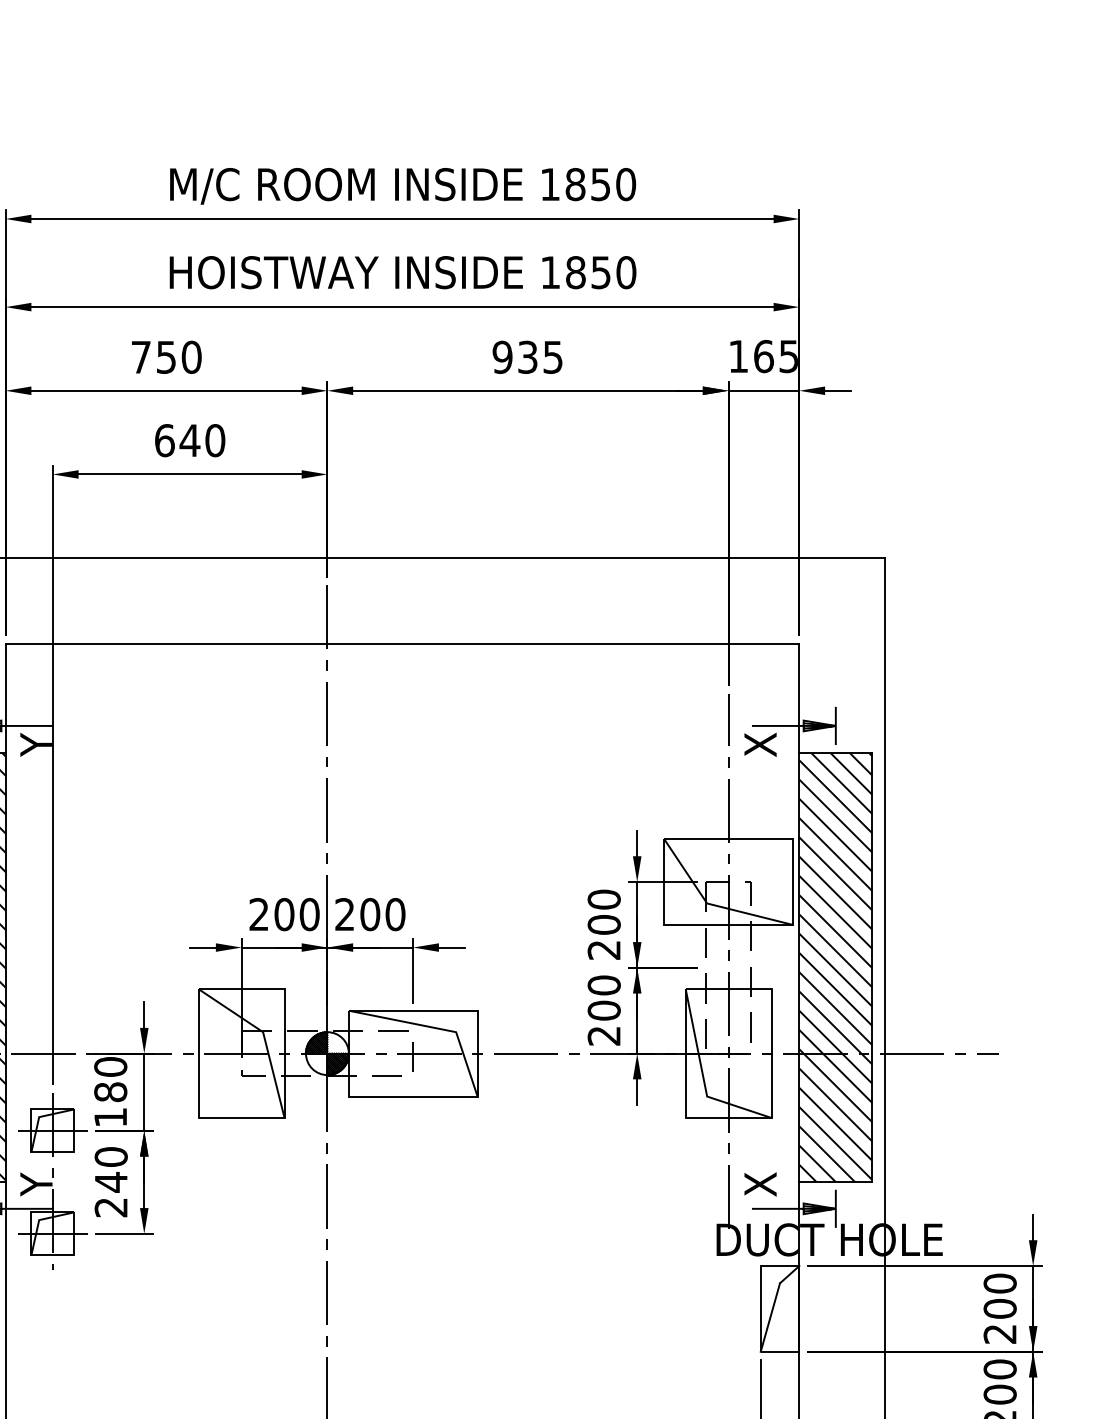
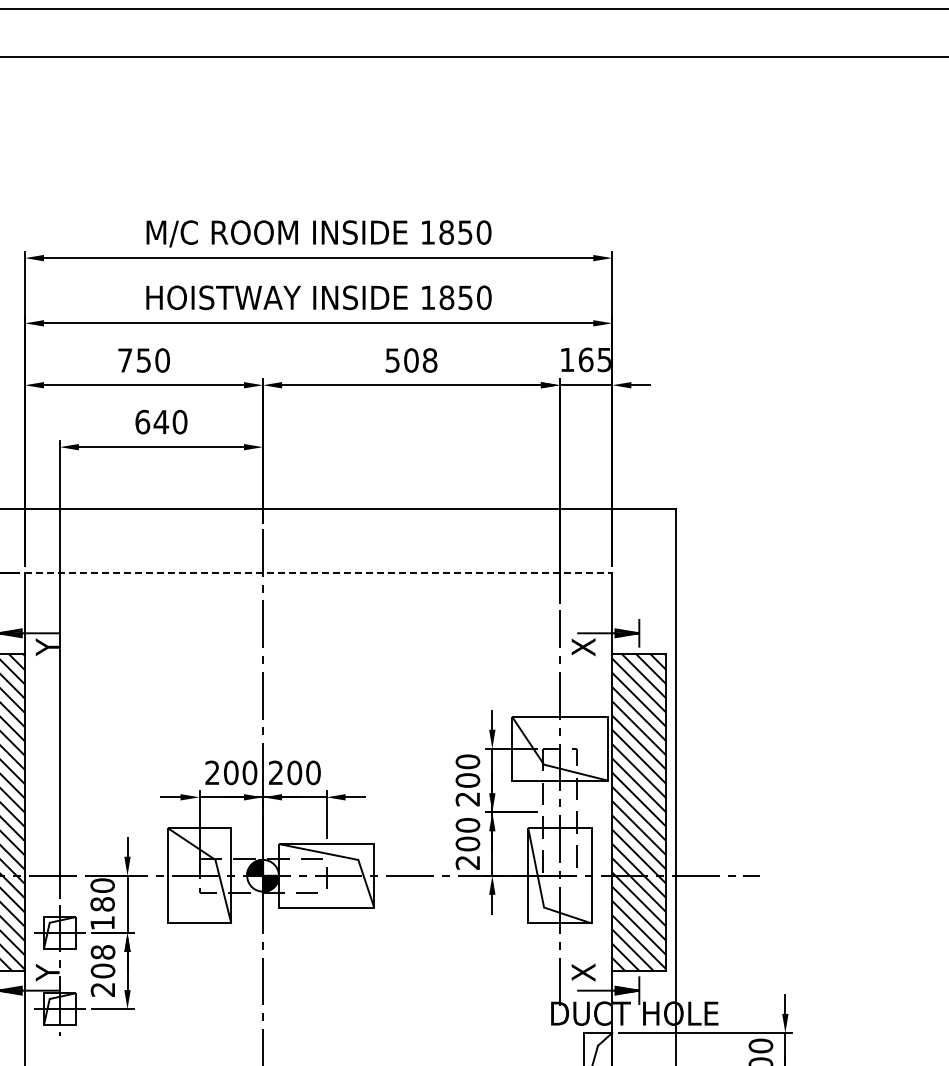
text: (528, 357) -> (411, 360), 935 -> 508
line: (402, 643) -> (318, 572), solid -> dashed
text: (110, 1169) -> (102, 961), 240 -> 208

